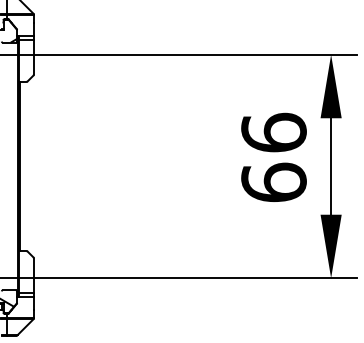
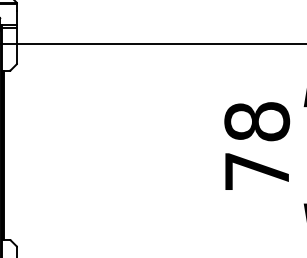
text: (273, 156) -> (256, 145), 66 -> 78

